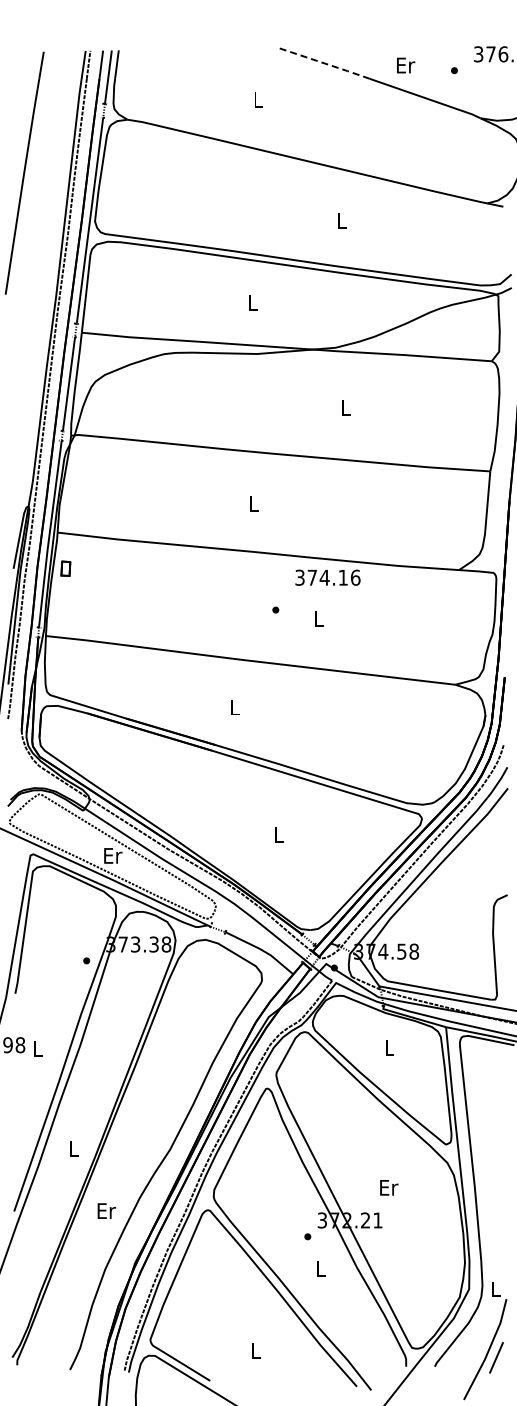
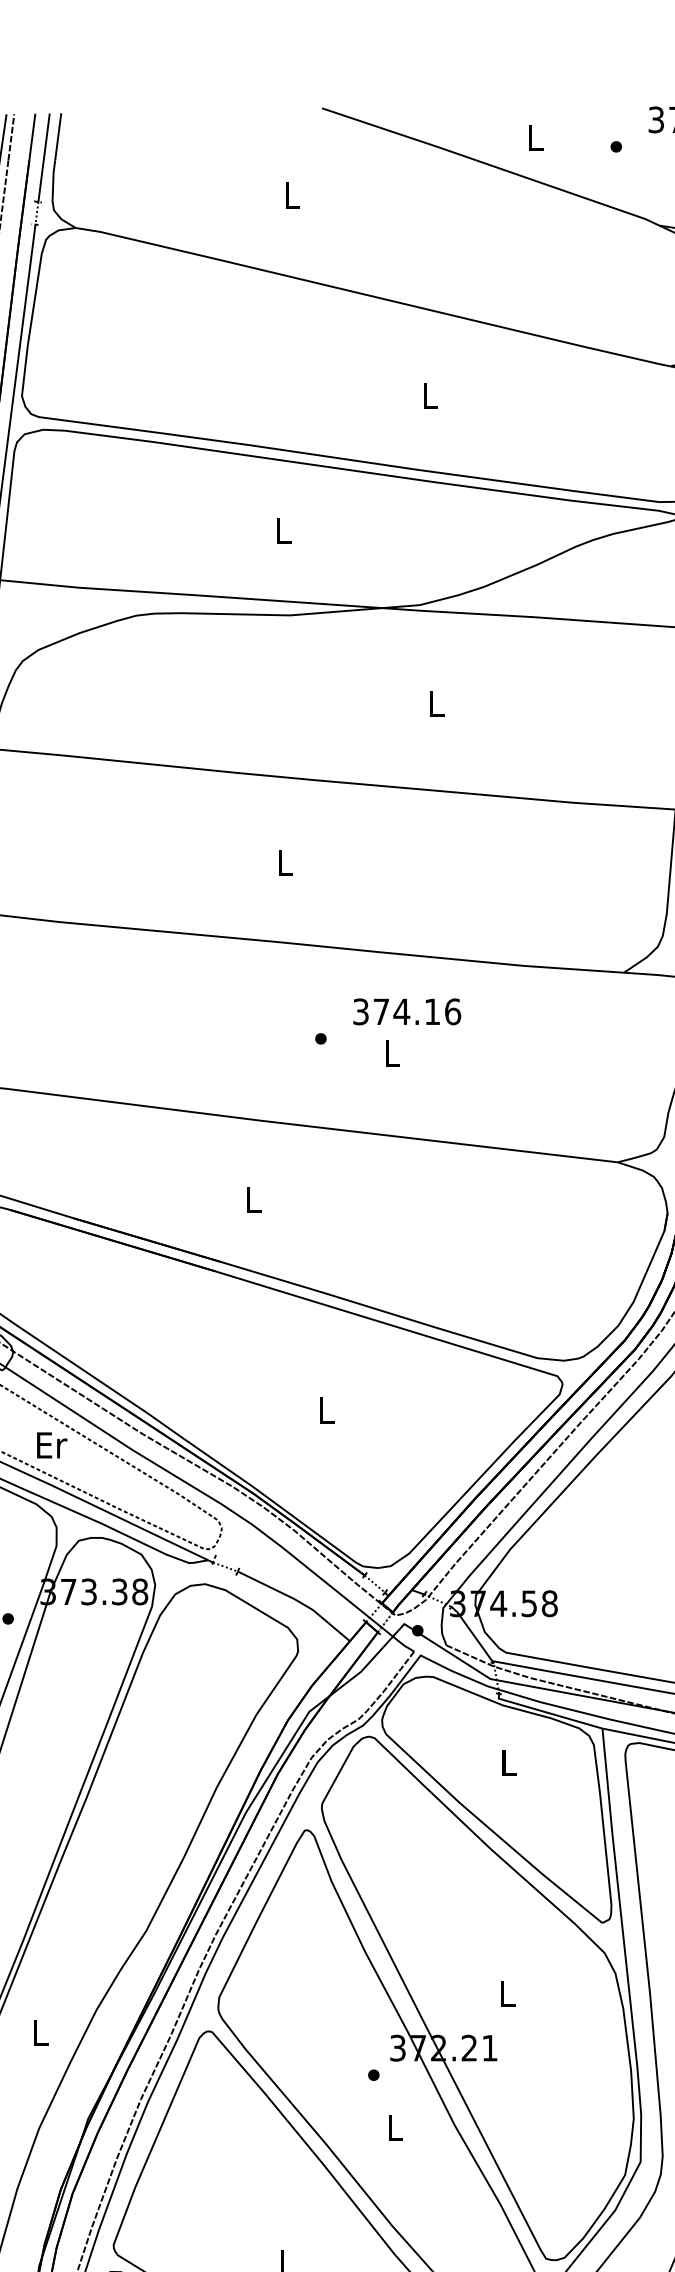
line: (323, 63) -> (399, 135), dashed -> solid
text: (406, 65) -> (537, 138), Er -> L
text: (327, 577) -> (406, 1011), moved
text: (389, 1187) -> (508, 1993), Er -> L
text: (106, 1210) -> (40, 2031), Er -> L

